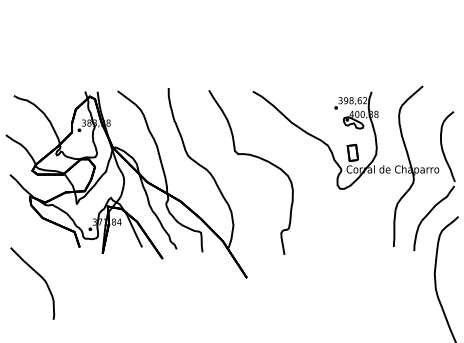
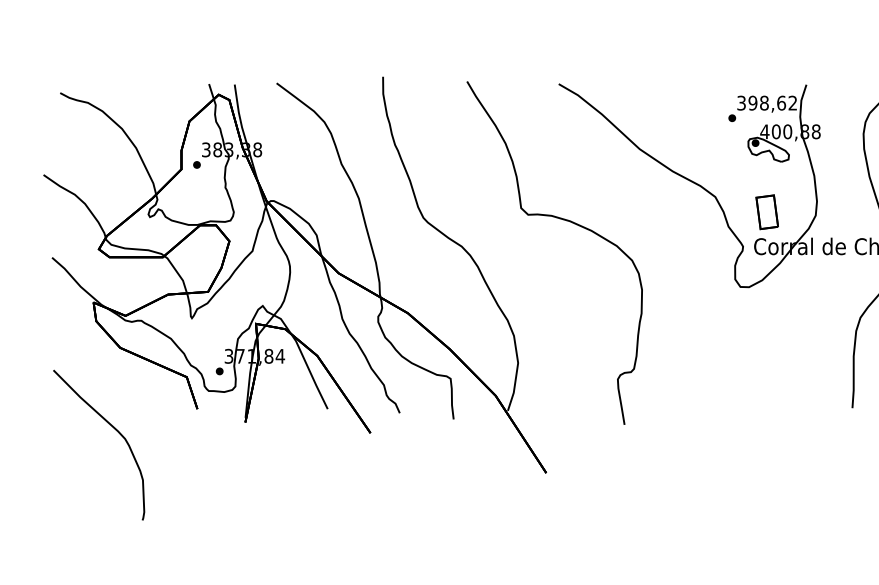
curve: (39, 276) -> (113, 430), moved

